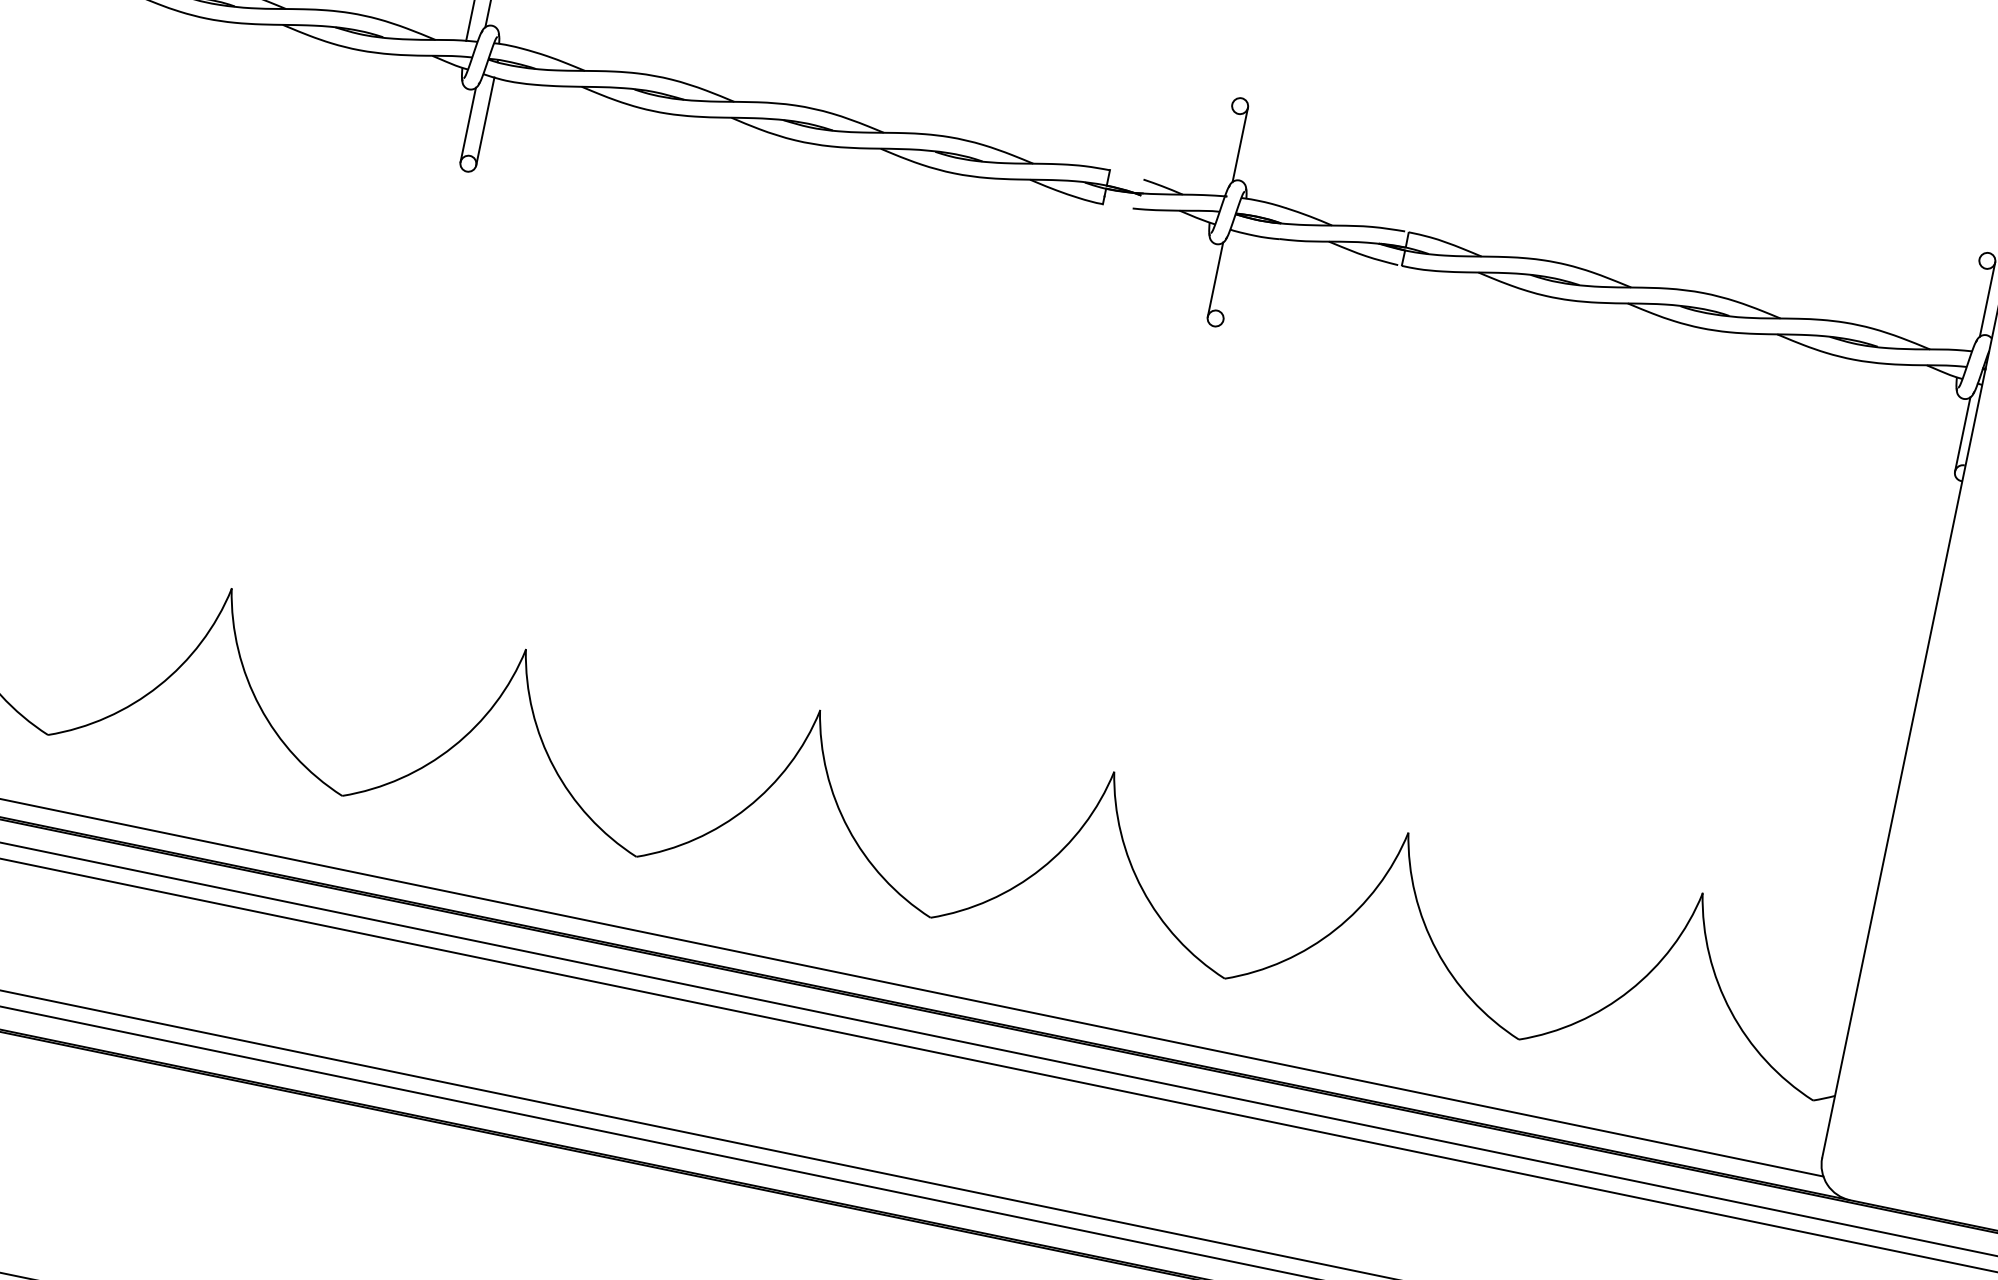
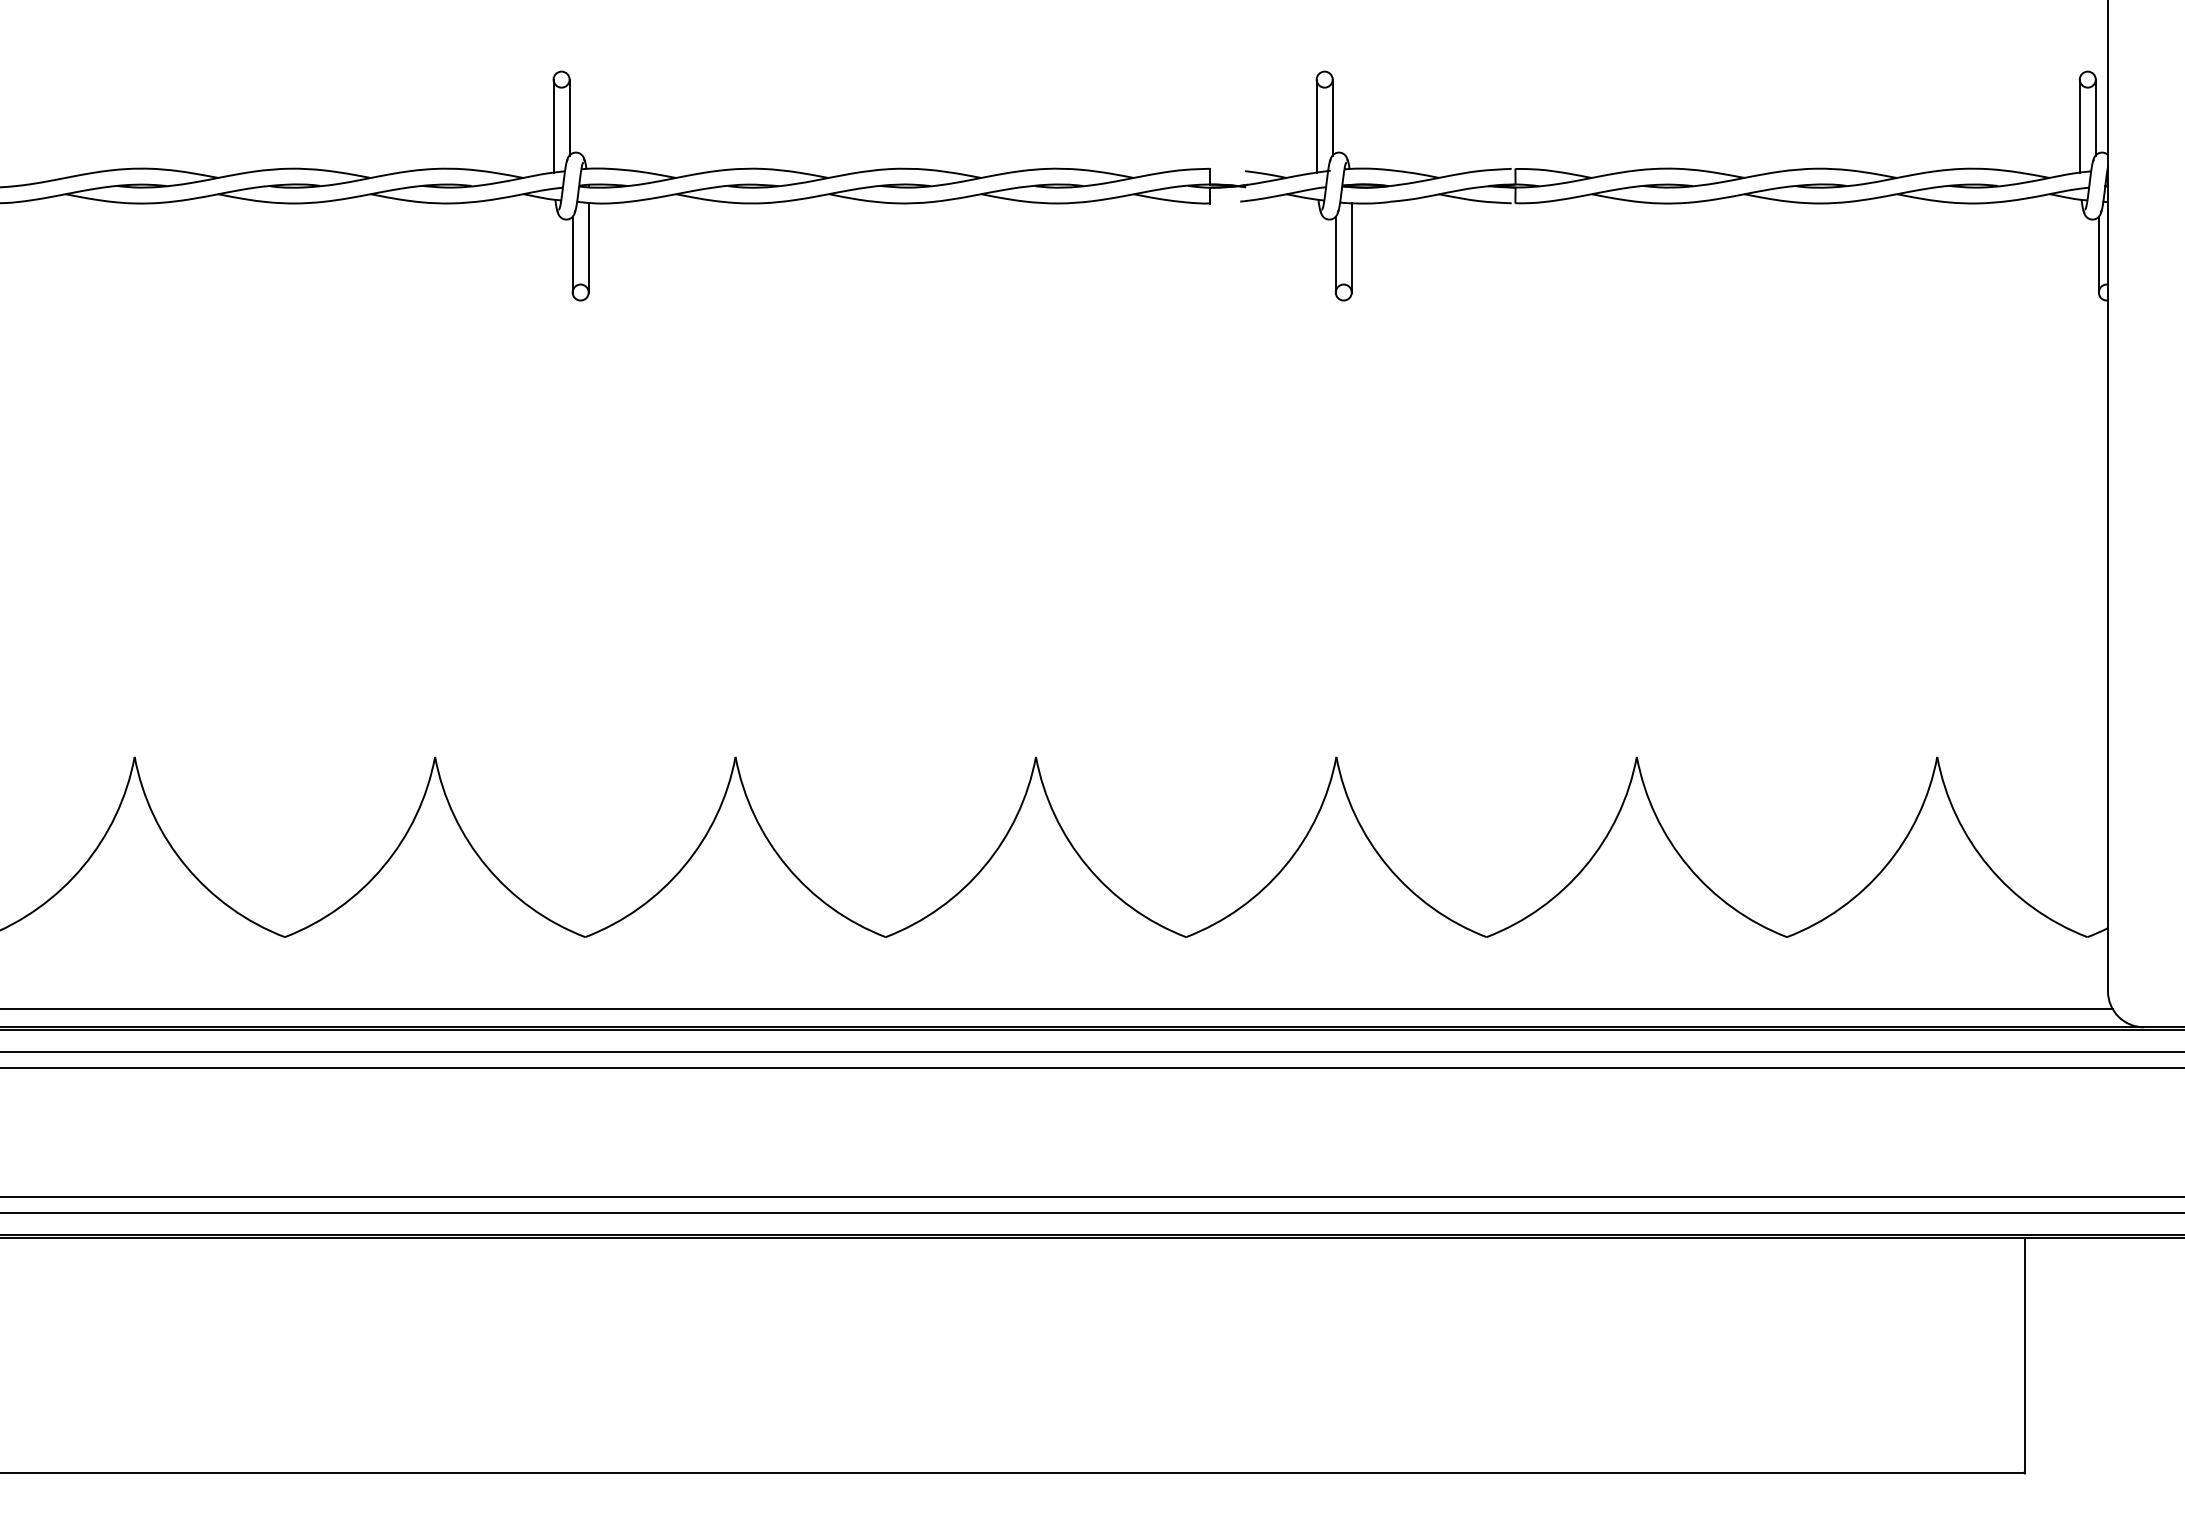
line: (1222, 149) -> (1316, 125), added
line: (1232, 275) -> (1351, 247), added
line: (1969, 304) -> (2079, 125), added

